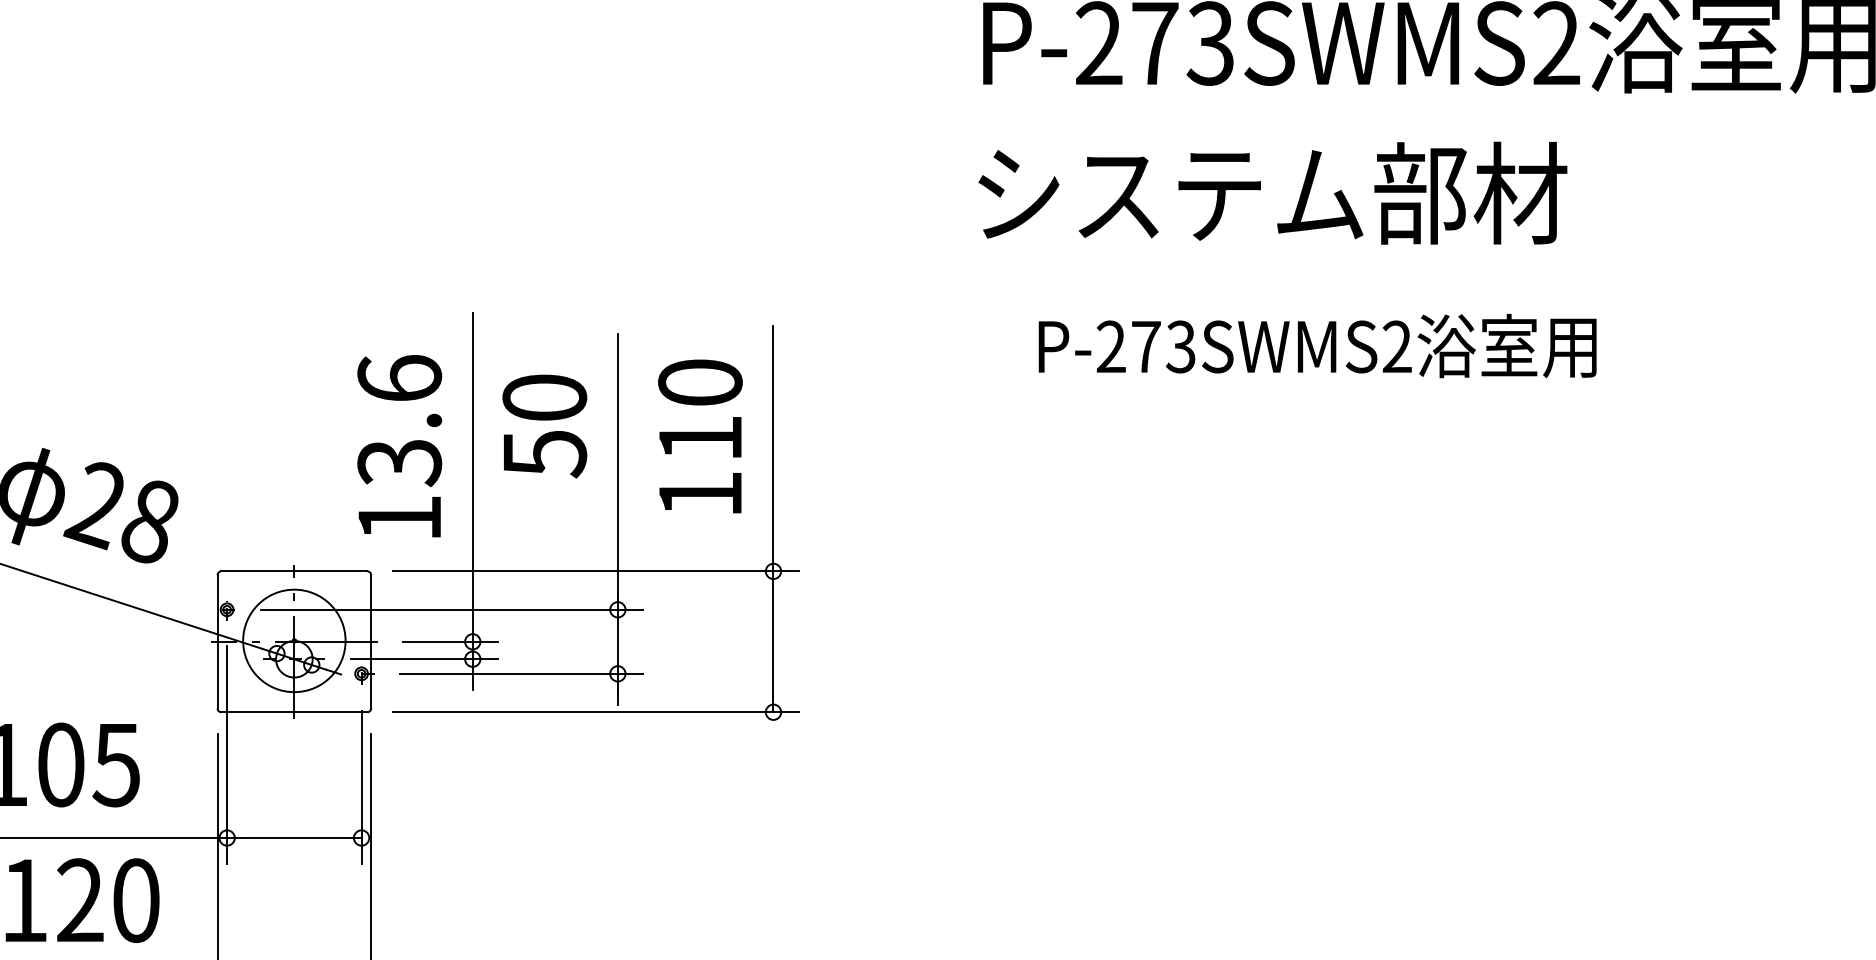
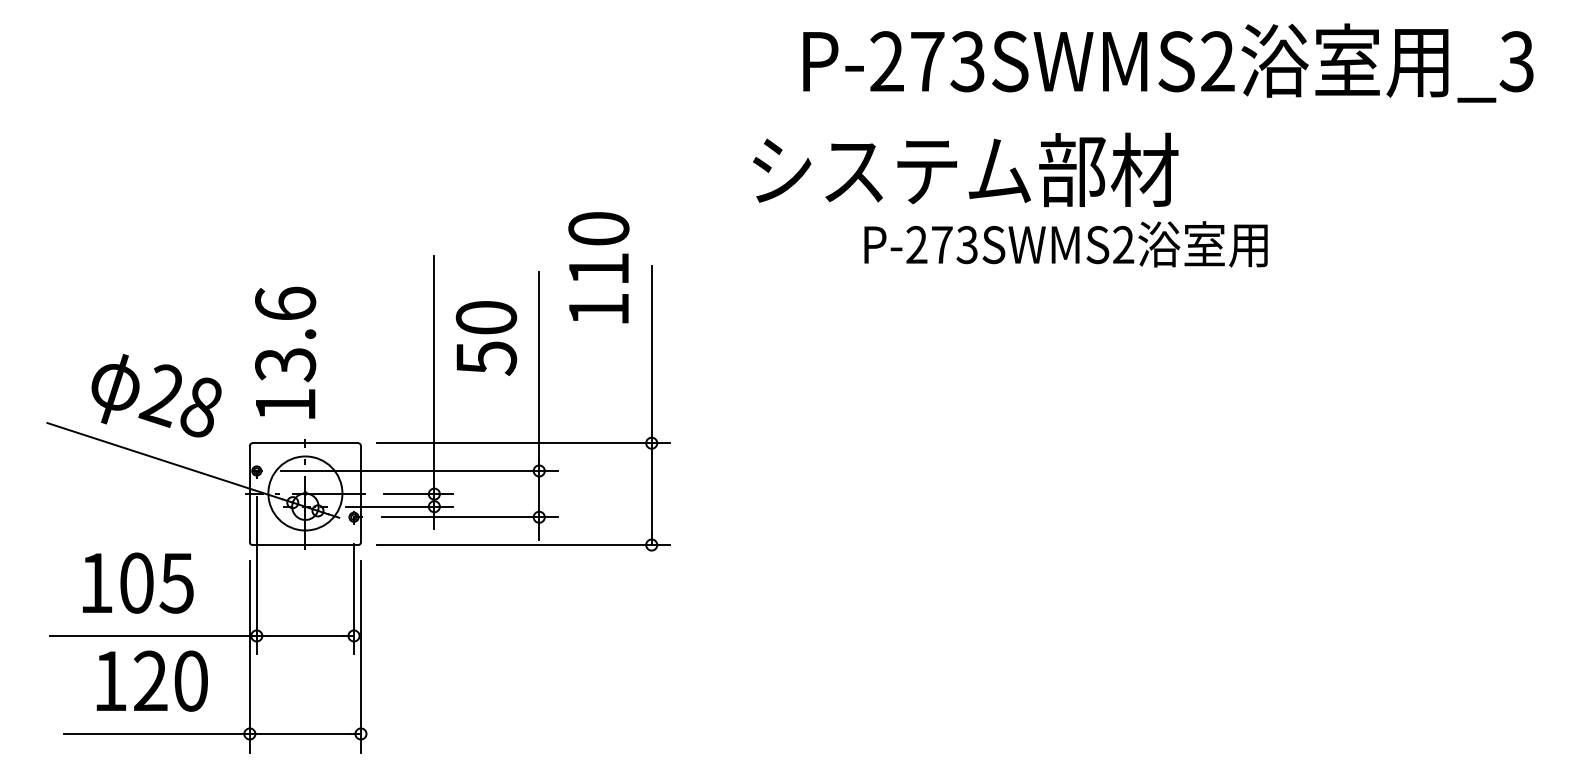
text: (1272, 192) -> (965, 169), moved
text: (1316, 346) -> (1065, 244), moved
text: (699, 436) -> (598, 267), moved
text: (399, 445) -> (285, 352), moved

